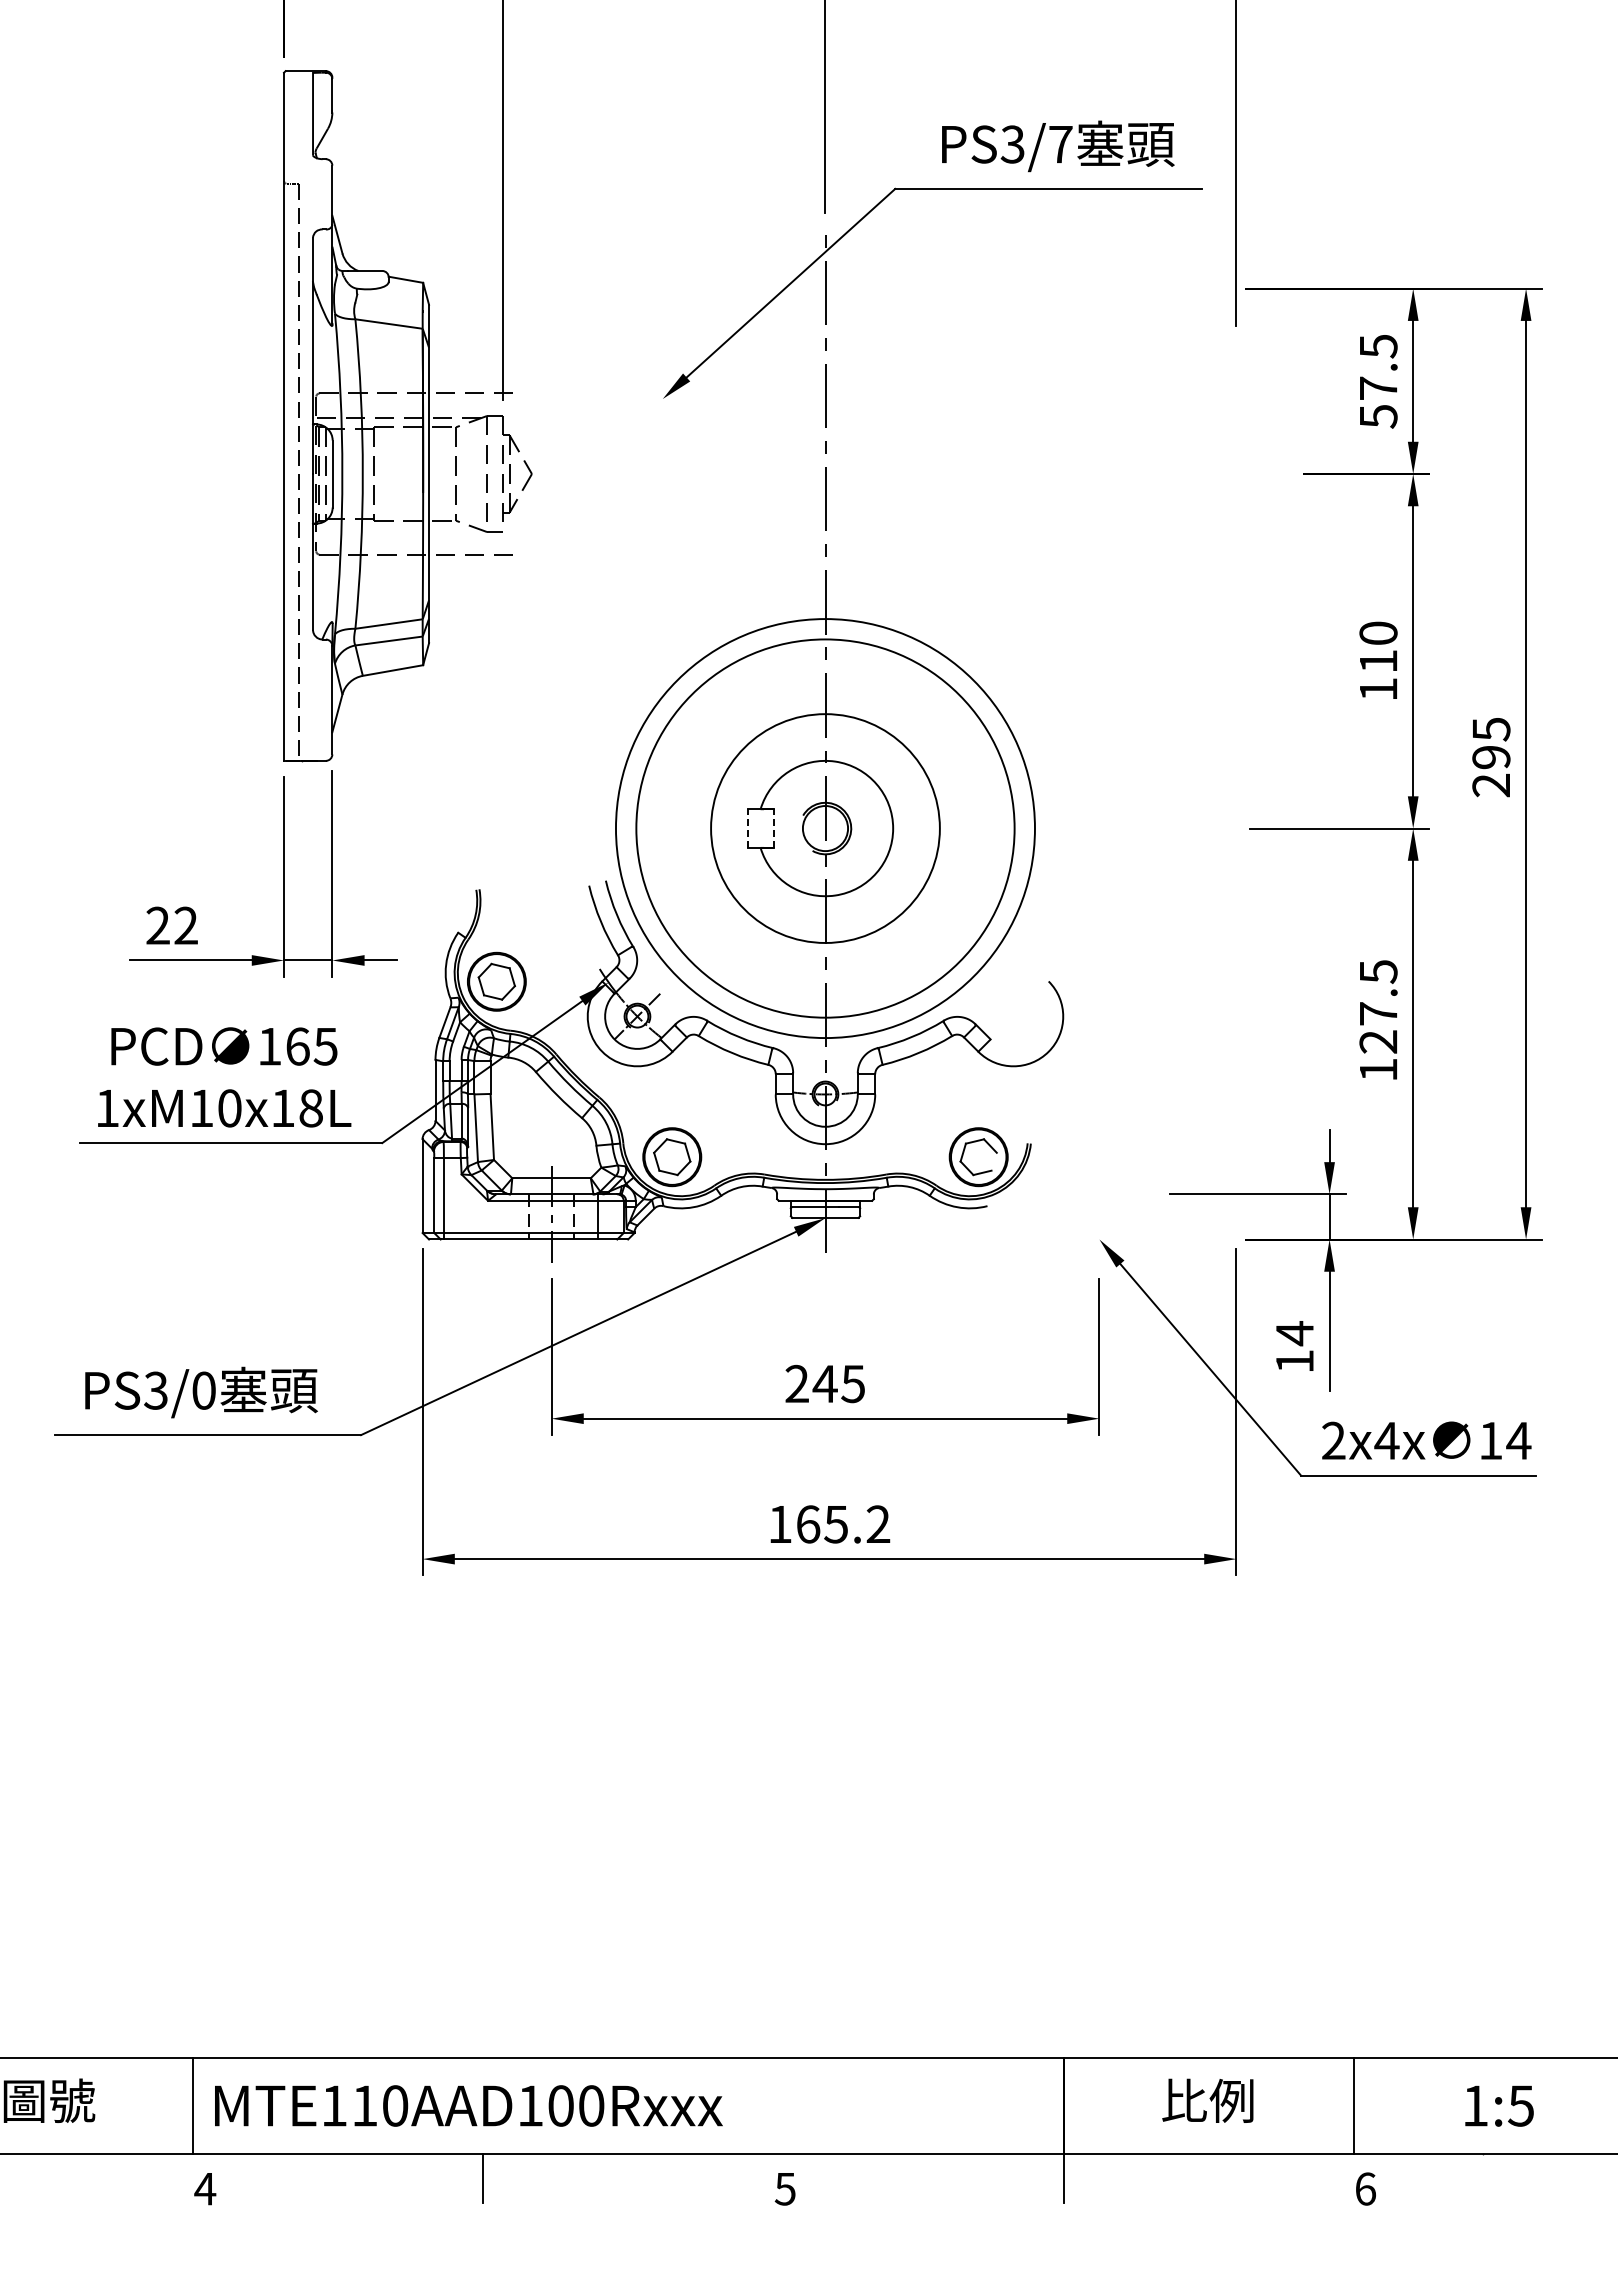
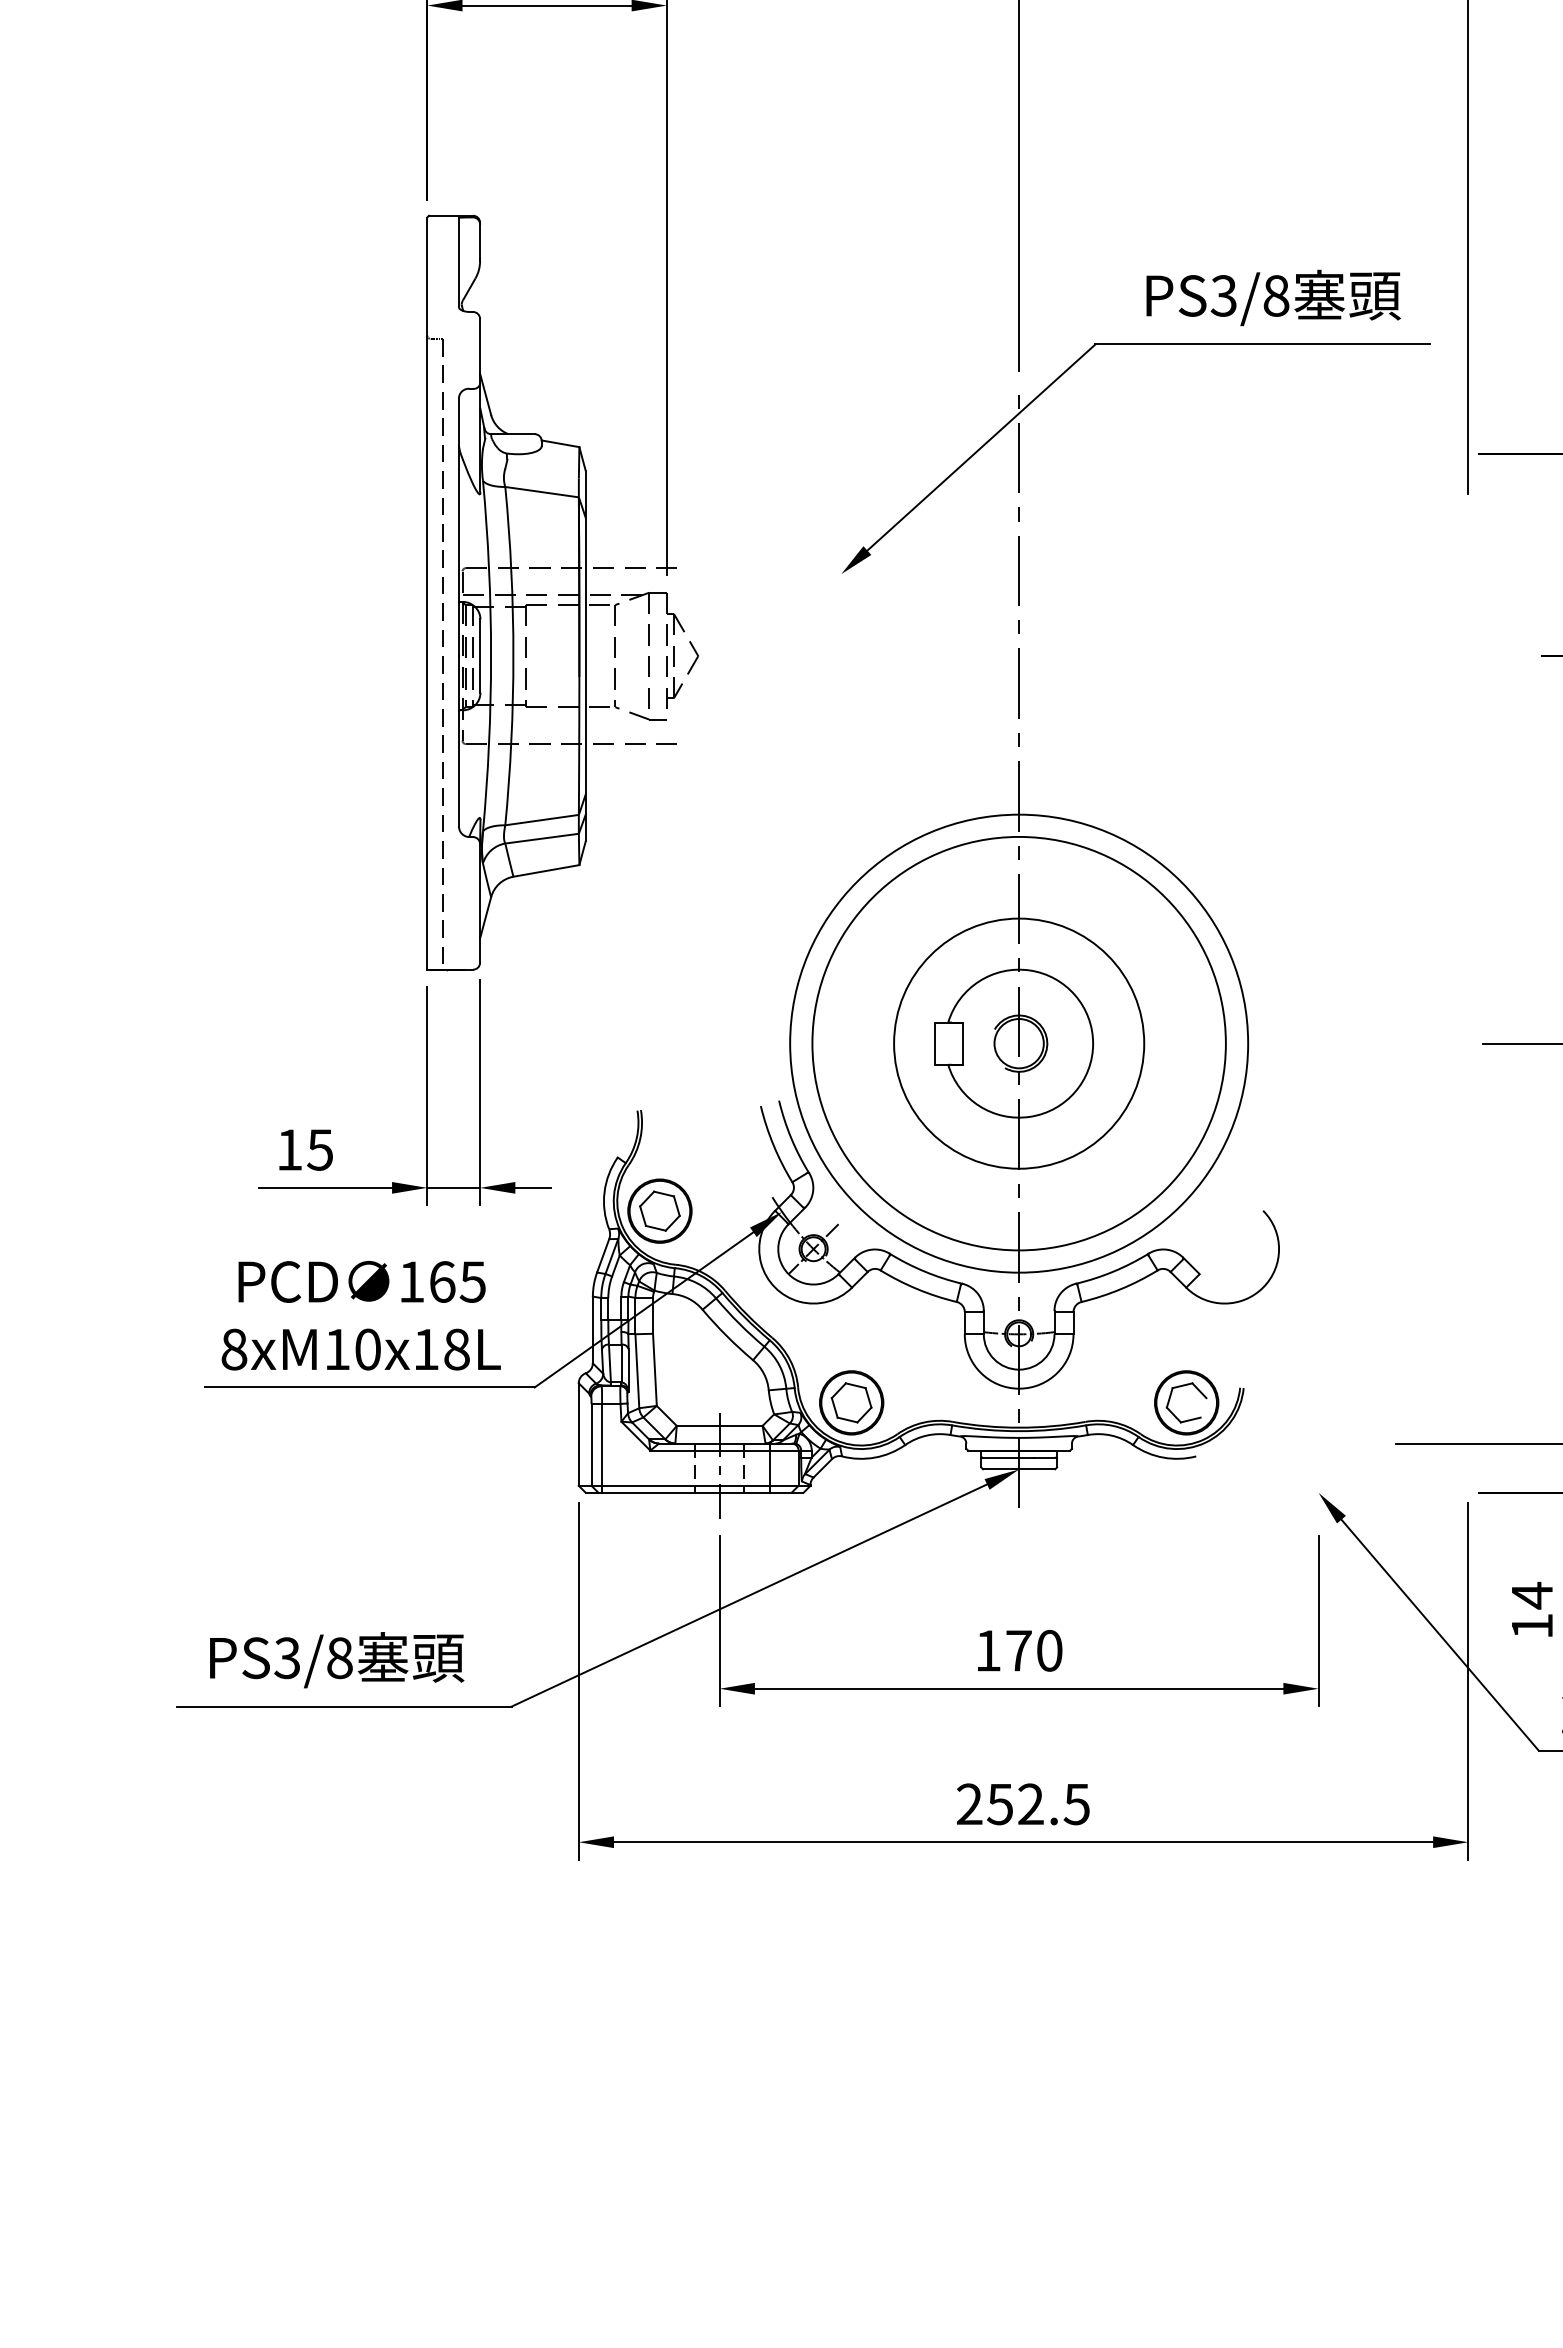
text: (1060, 144) -> (1276, 295), PS3/7 -> PS3/8
line: (748, 828) -> (935, 1043), dashed -> solid
line: (773, 828) -> (962, 1043), dashed -> solid
text: (171, 925) -> (304, 1149), 22 -> 15
text: (107, 1108) -> (234, 1349), 1xM10x18L -> 8xM10x18L
text: (825, 1383) -> (1019, 1650), 245 -> 170
text: (203, 1390) -> (339, 1657), PS3/0 -> PS3/8
text: (829, 1524) -> (1023, 1804), 165.2 -> 252.5

